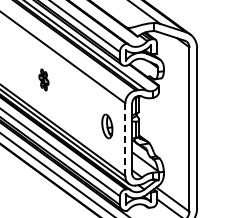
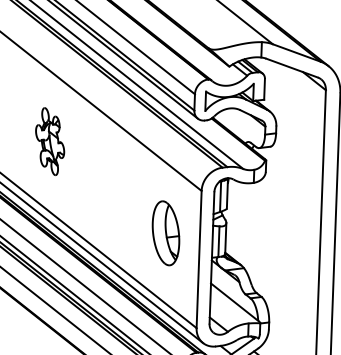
part: (43, 79) -> (49, 140), size x1.67
part: (107, 126) -> (166, 233), size x1.43
line: (125, 140) -> (199, 261), dashed -> solid

